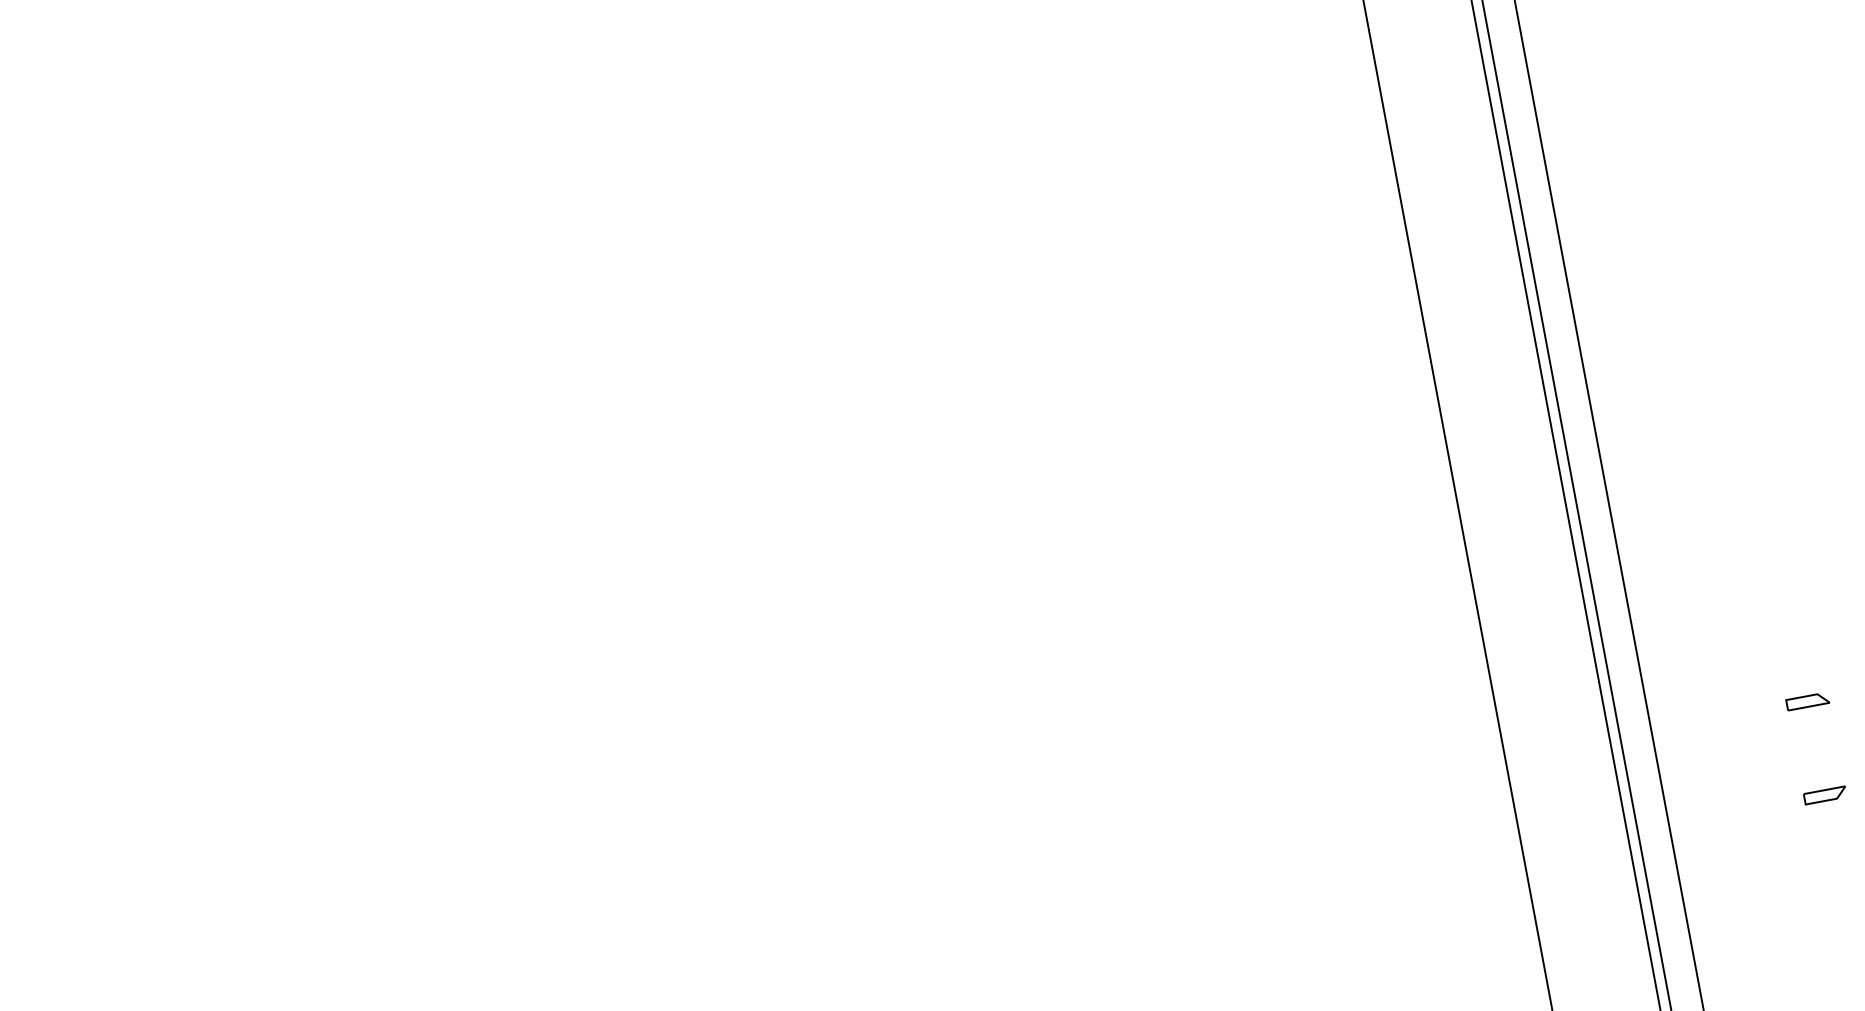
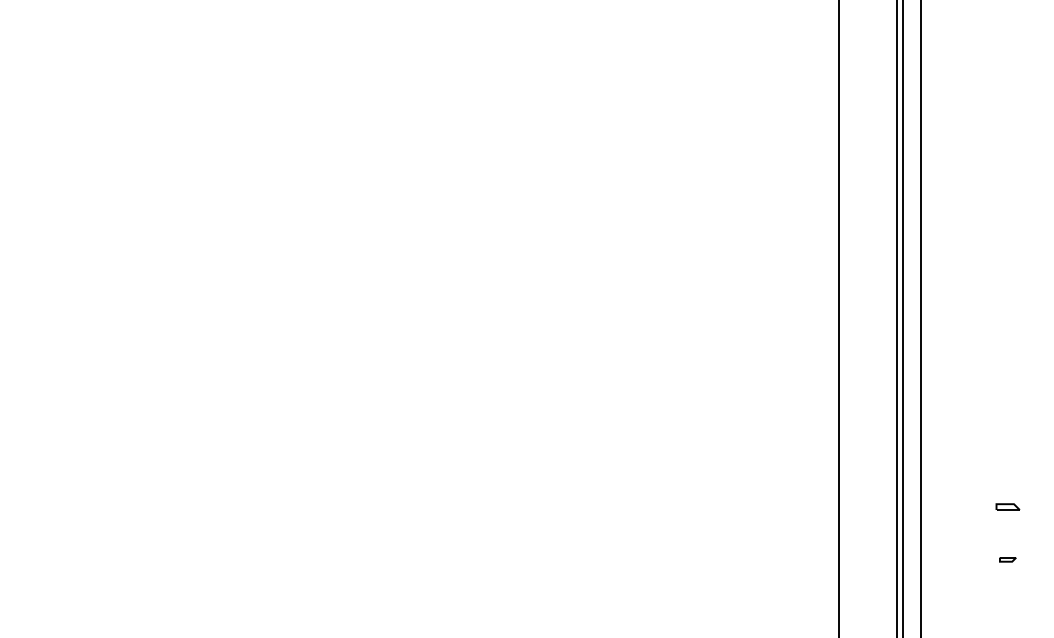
part: (1824, 795) -> (1007, 559), size x0.7

